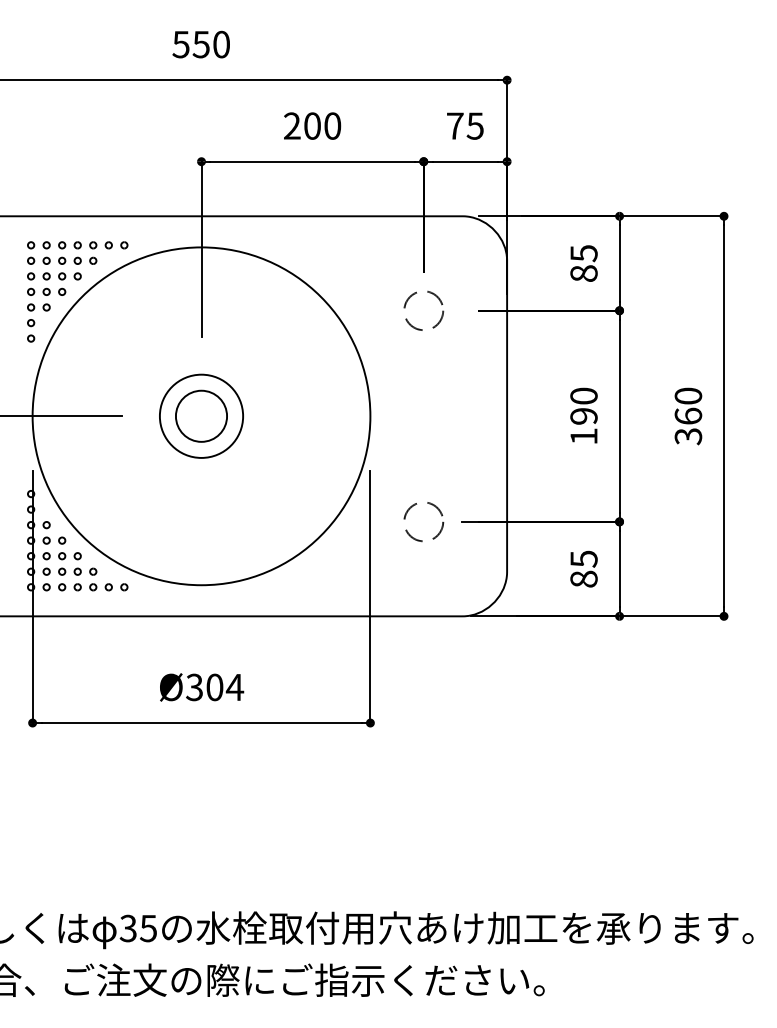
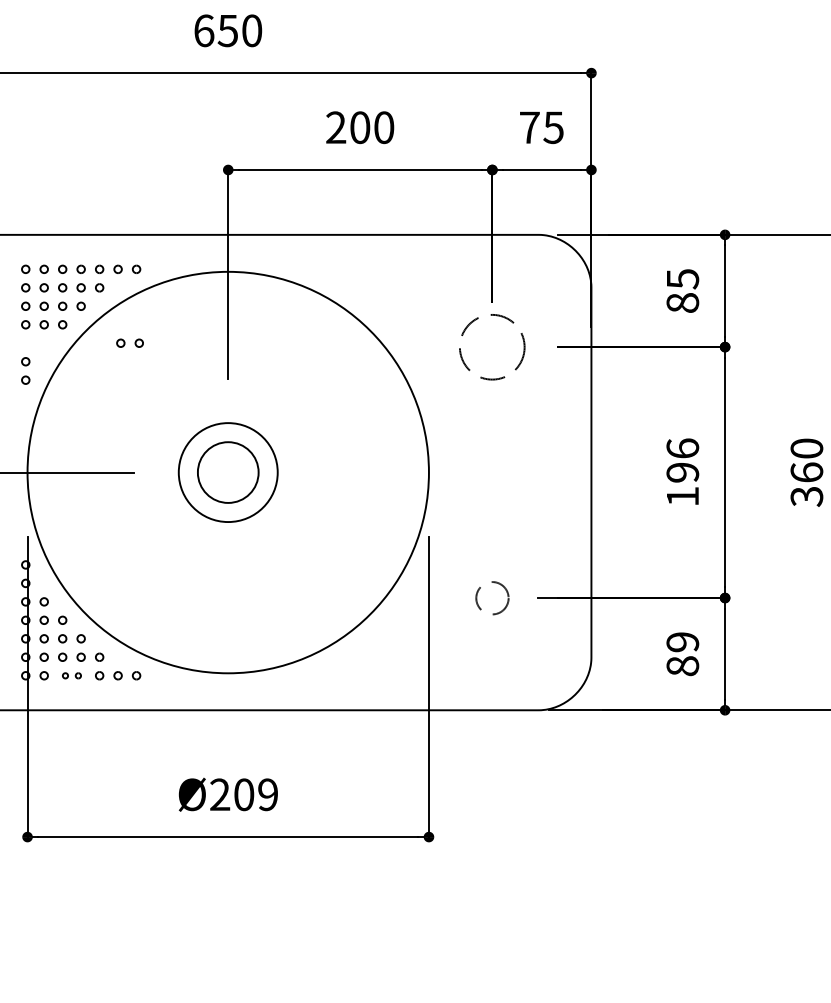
text: (180, 44) -> (203, 30), 550 -> 650
part: (38, 307) -> (129, 343), moved
circle: (423, 310) -> (492, 346), size x1.4
text: (583, 395) -> (682, 447), 190 -> 196
circle: (423, 522) -> (492, 598), size x0.7
text: (583, 558) -> (682, 641), 85 -> 89
part: (69, 587) -> (71, 676), size x0.7
text: (215, 687) -> (244, 794), Ø304 -> Ø209

